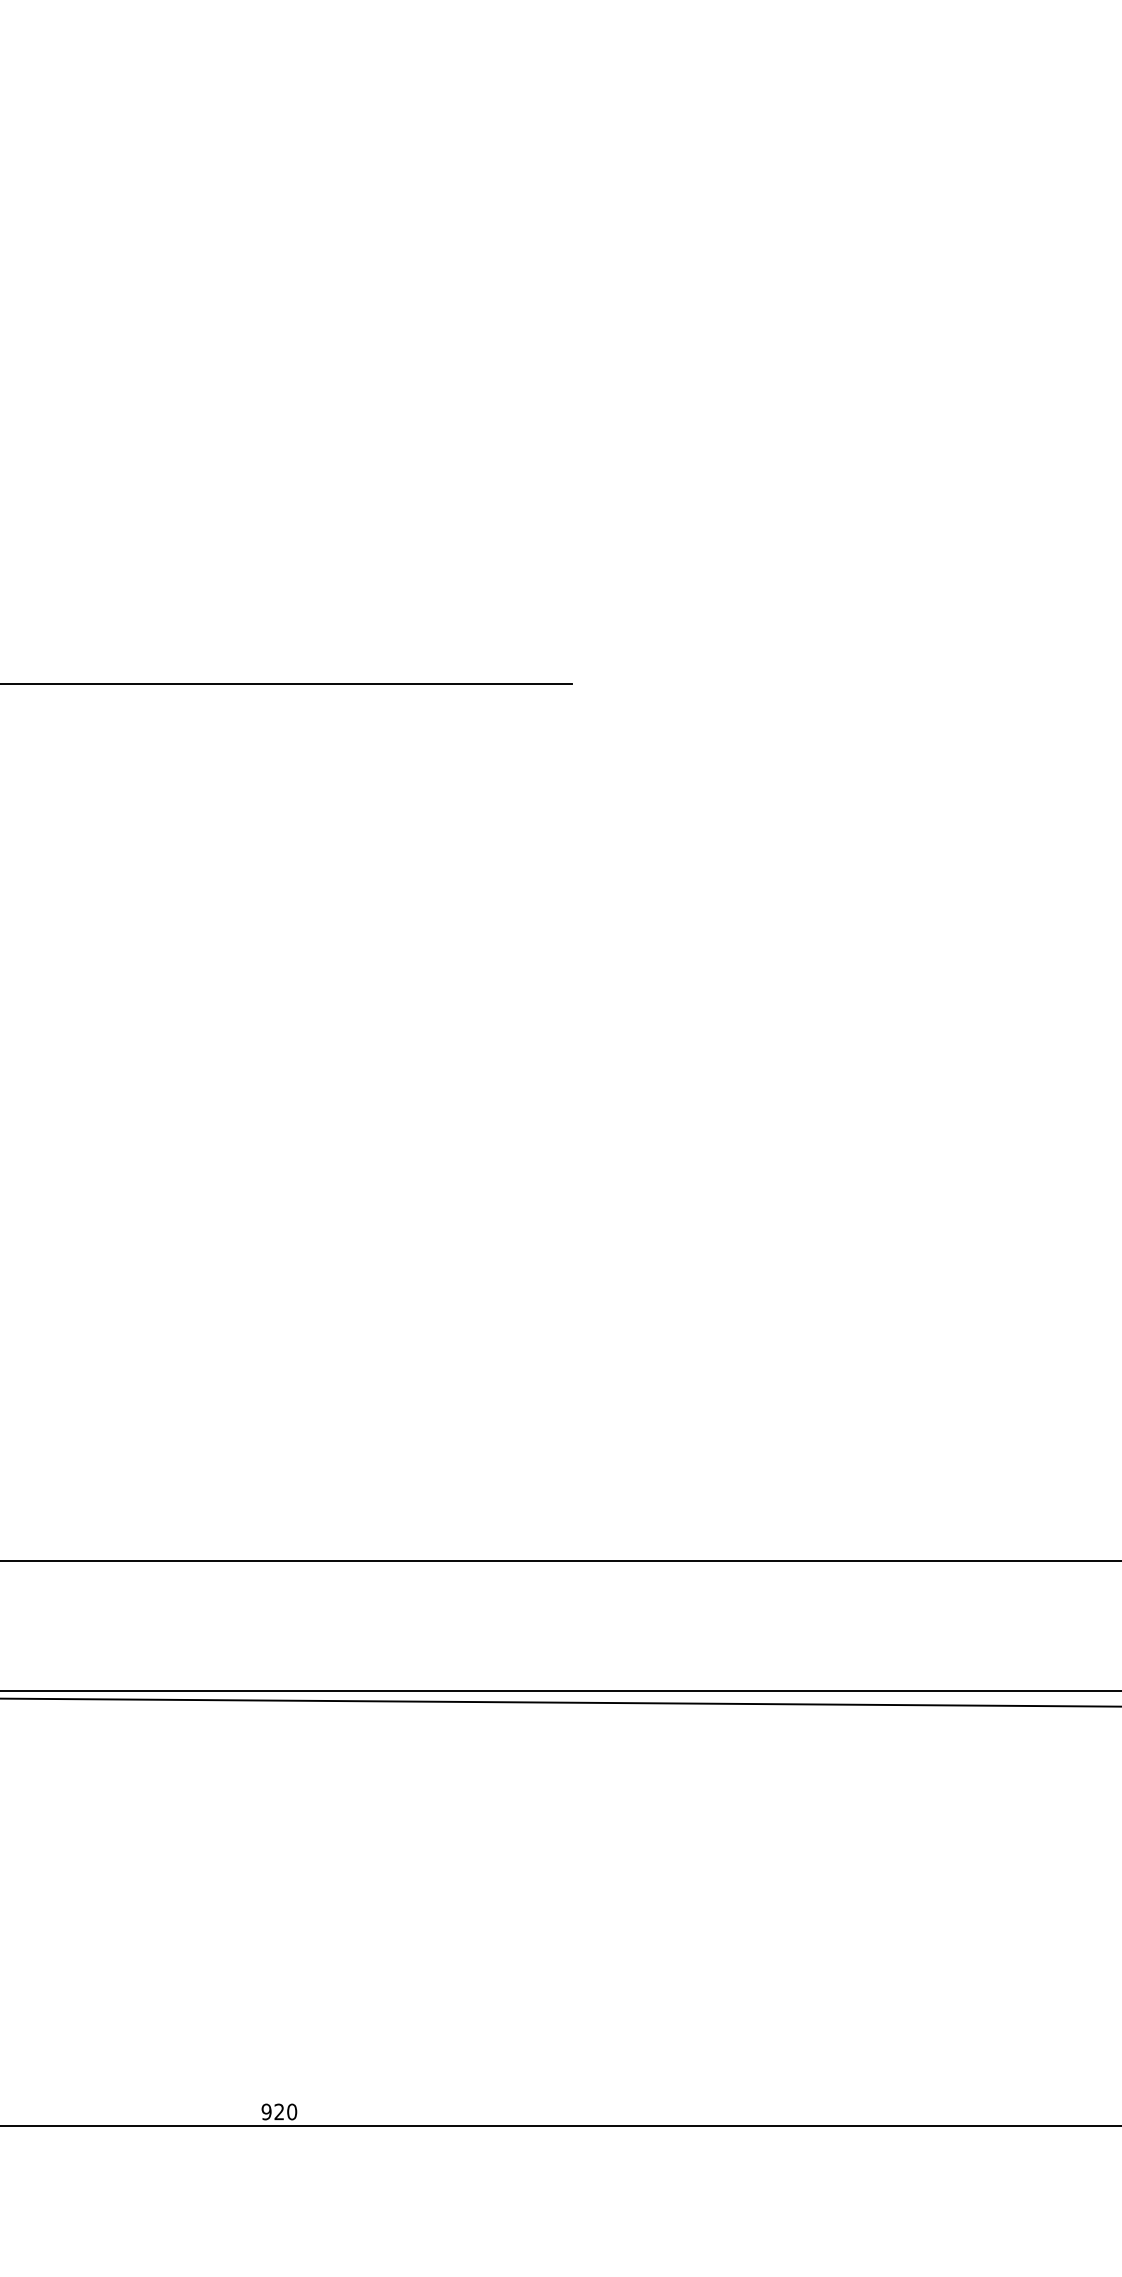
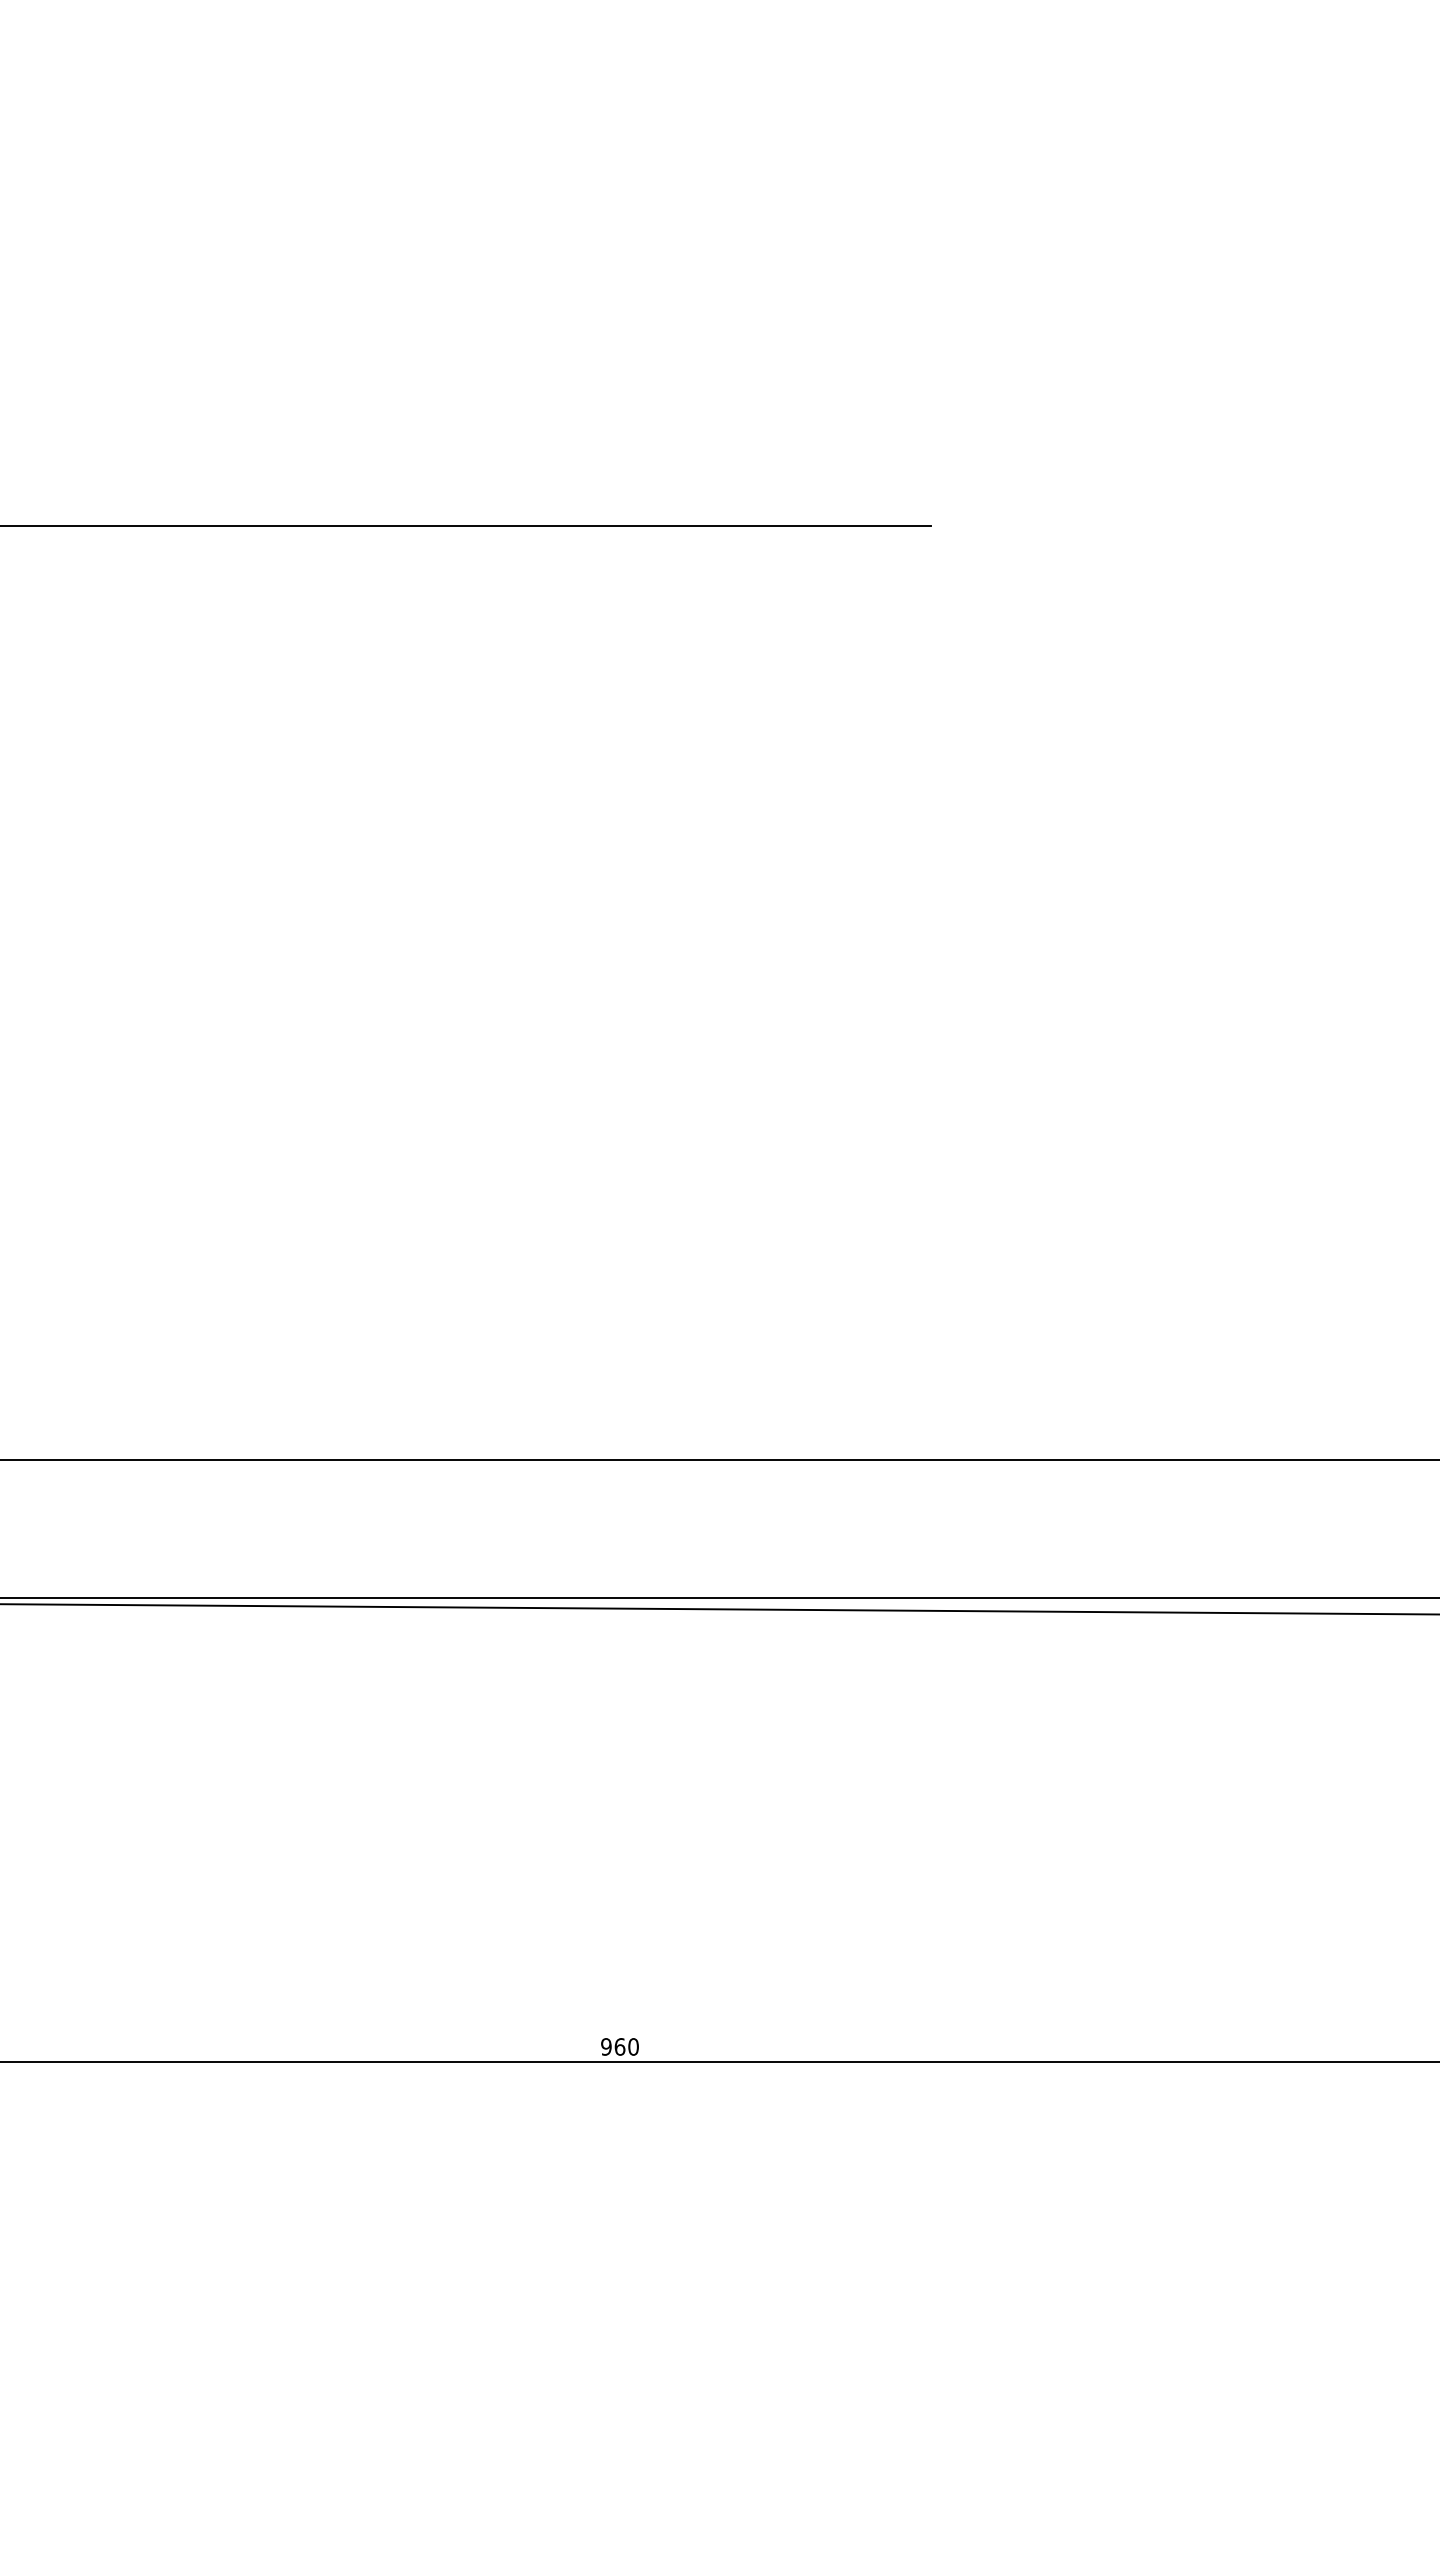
text: (278, 2111) -> (619, 2046), 920 -> 960

